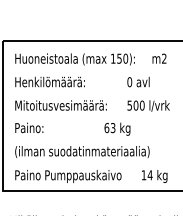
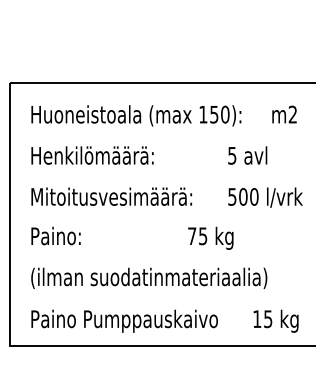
text: (129, 82) -> (231, 156), 0 -> 5
text: (109, 128) -> (196, 237), 63 -> 75
text: (149, 175) -> (266, 319), 14 -> 15

